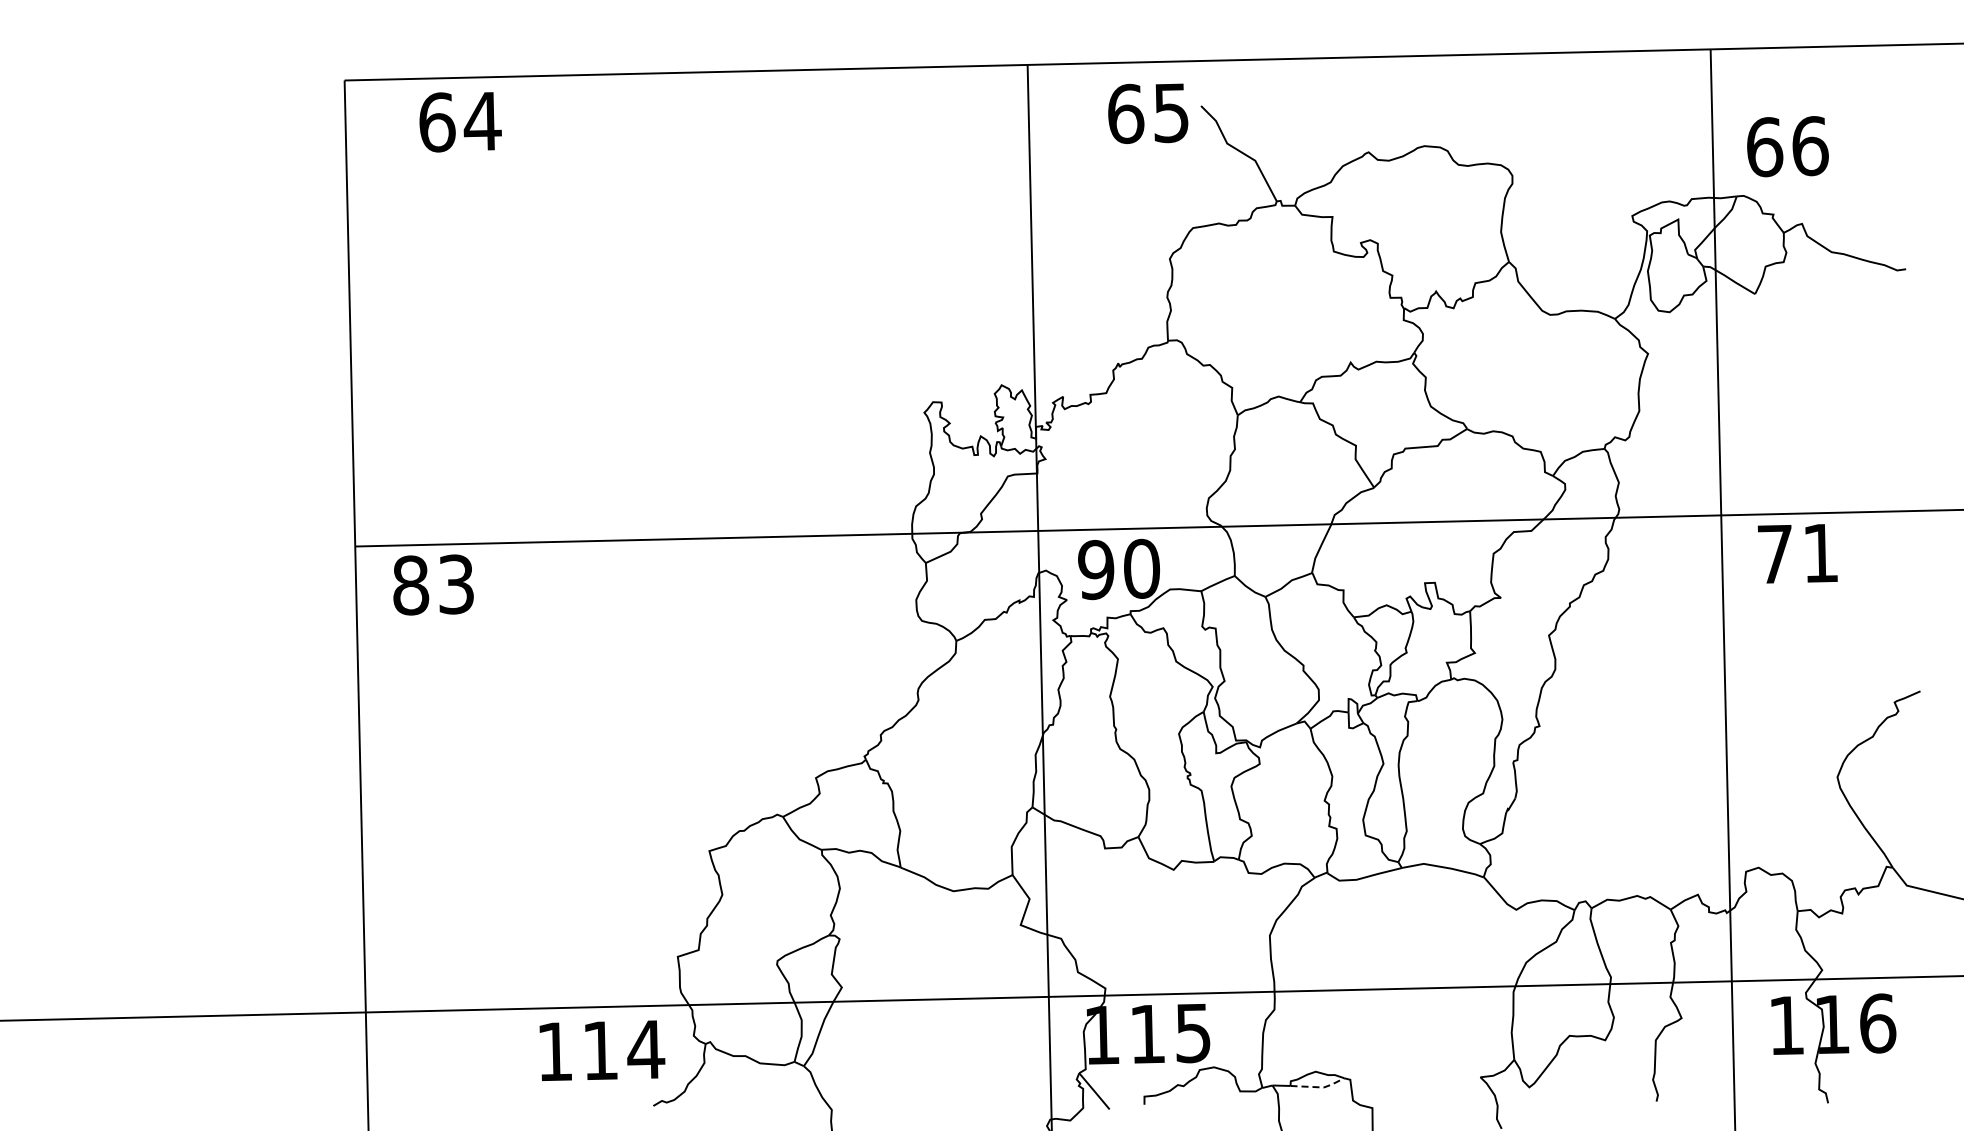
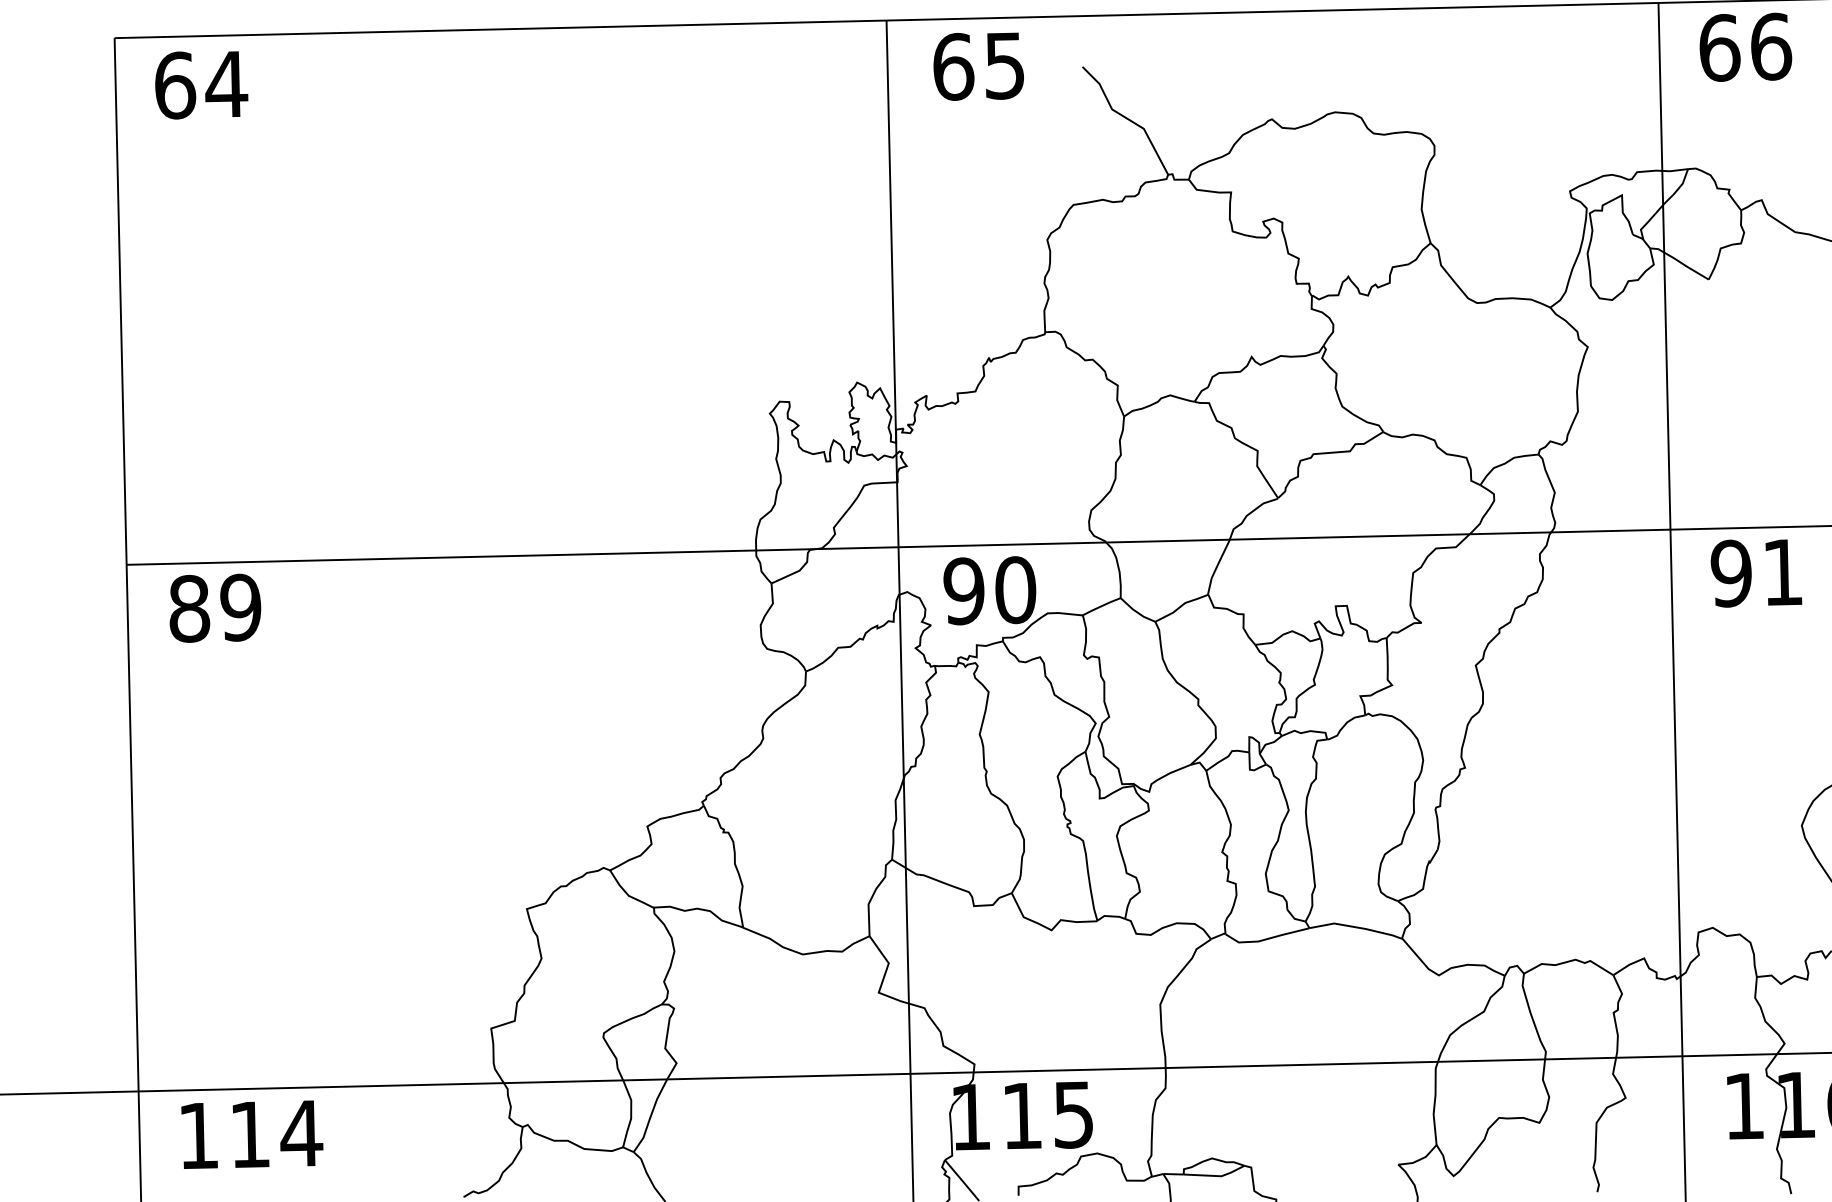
text: (1148, 113) -> (979, 66), moved
text: (460, 122) -> (201, 85), moved
text: (1787, 146) -> (1745, 47), moved
text: (1775, 554) -> (1731, 573), 71 -> 91
text: (456, 584) -> (241, 607), 83 -> 89
text: (602, 1050) -> (252, 1134), moved
line: (1320, 1087) -> (1217, 1176), dashed -> solid

